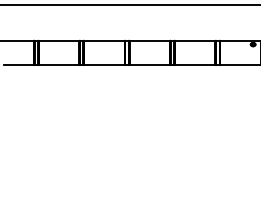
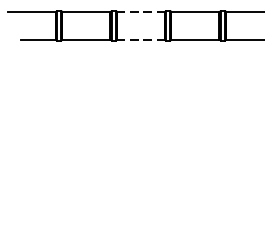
line: (104, 41) -> (141, 12), solid -> dashed
line: (104, 64) -> (141, 39), solid -> dashed

